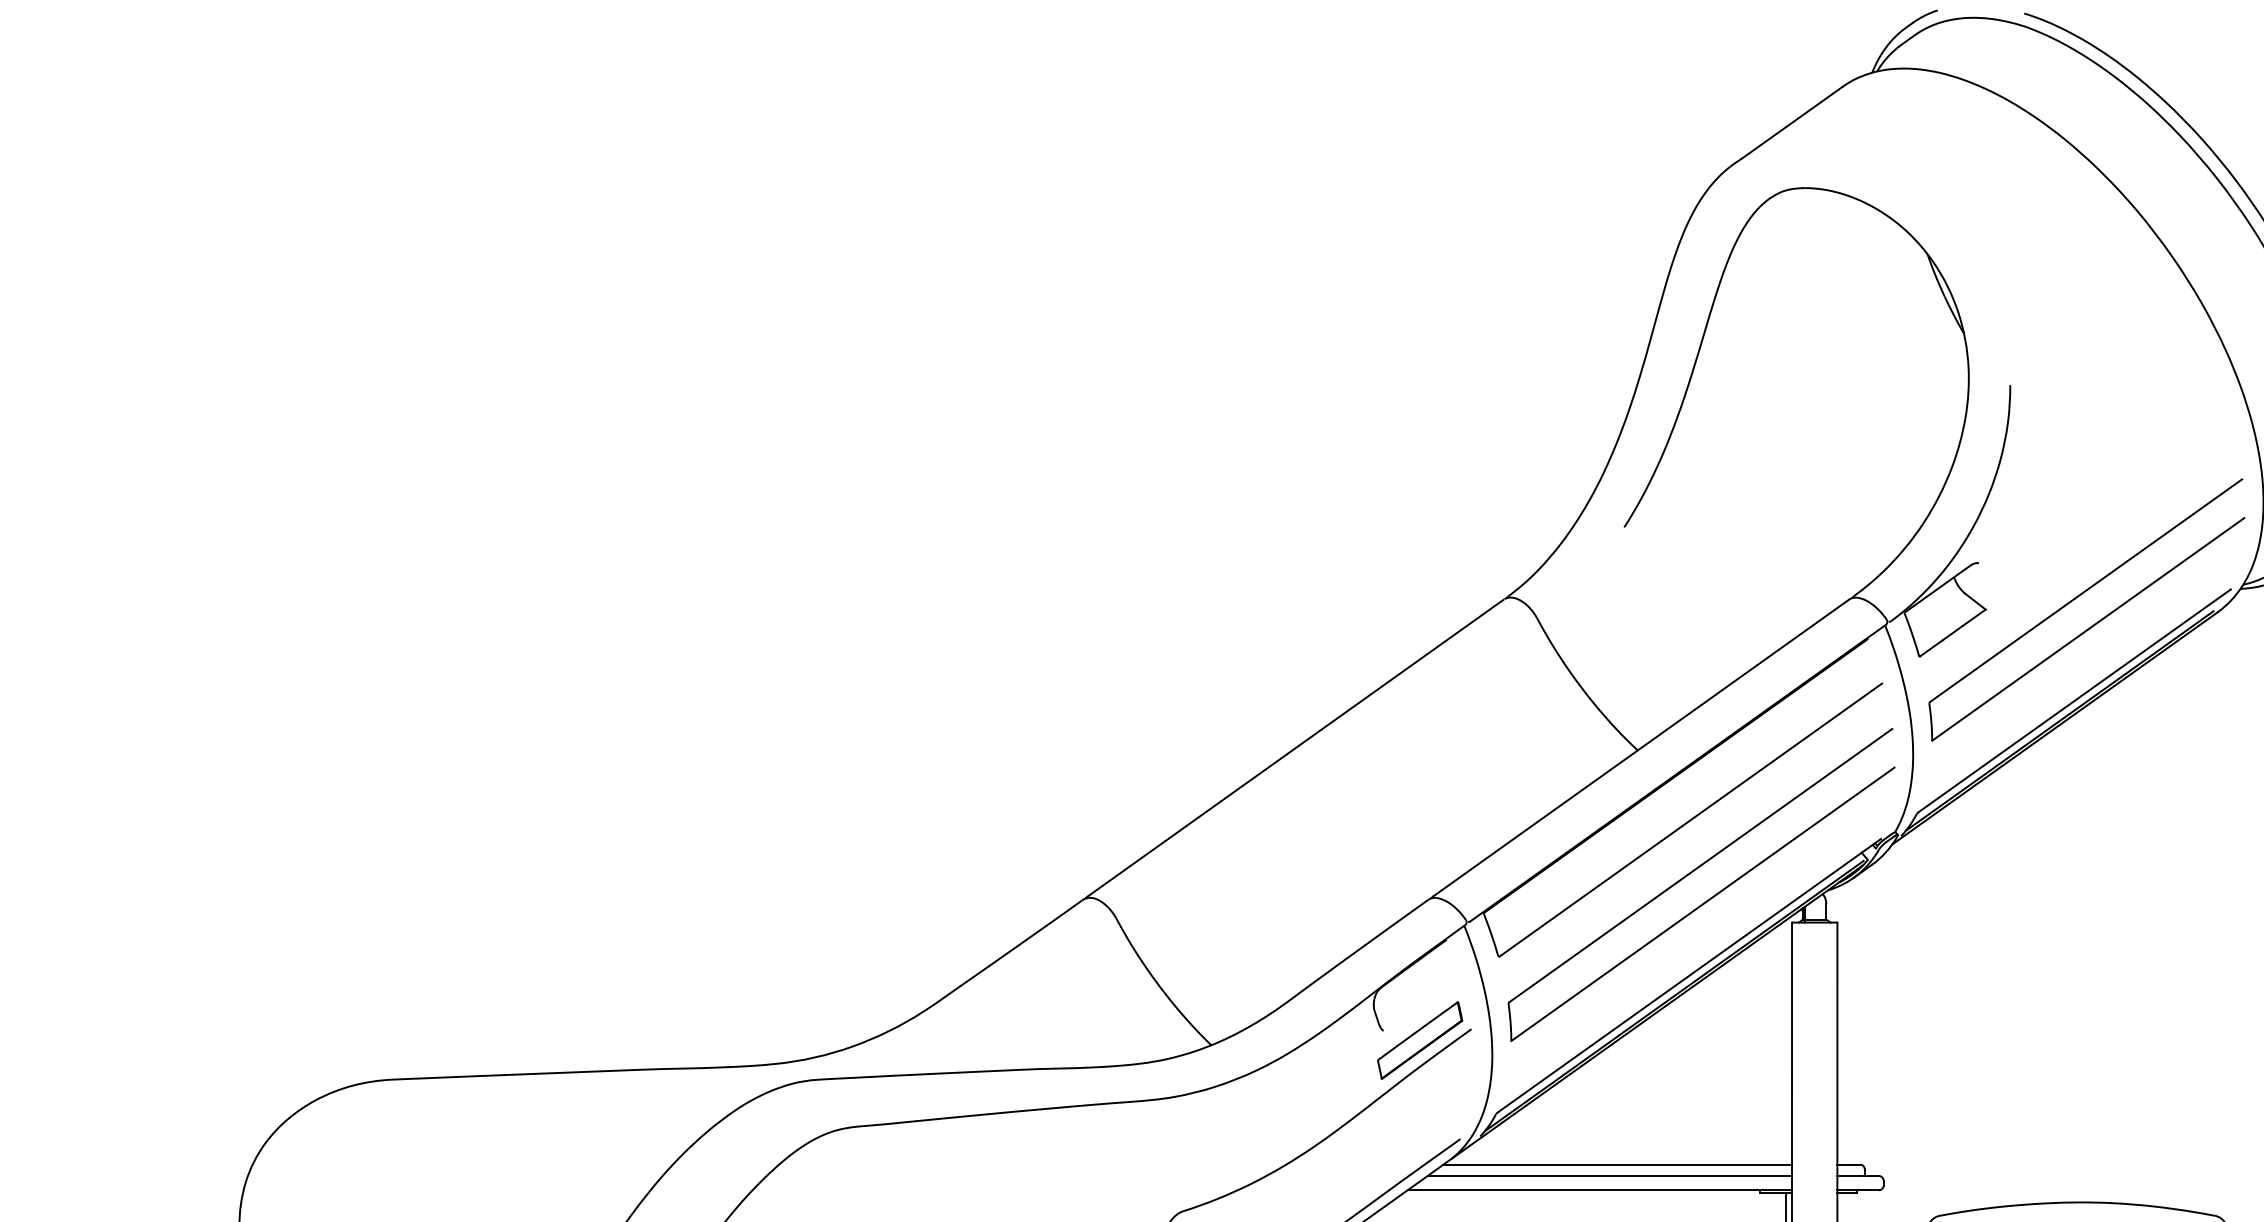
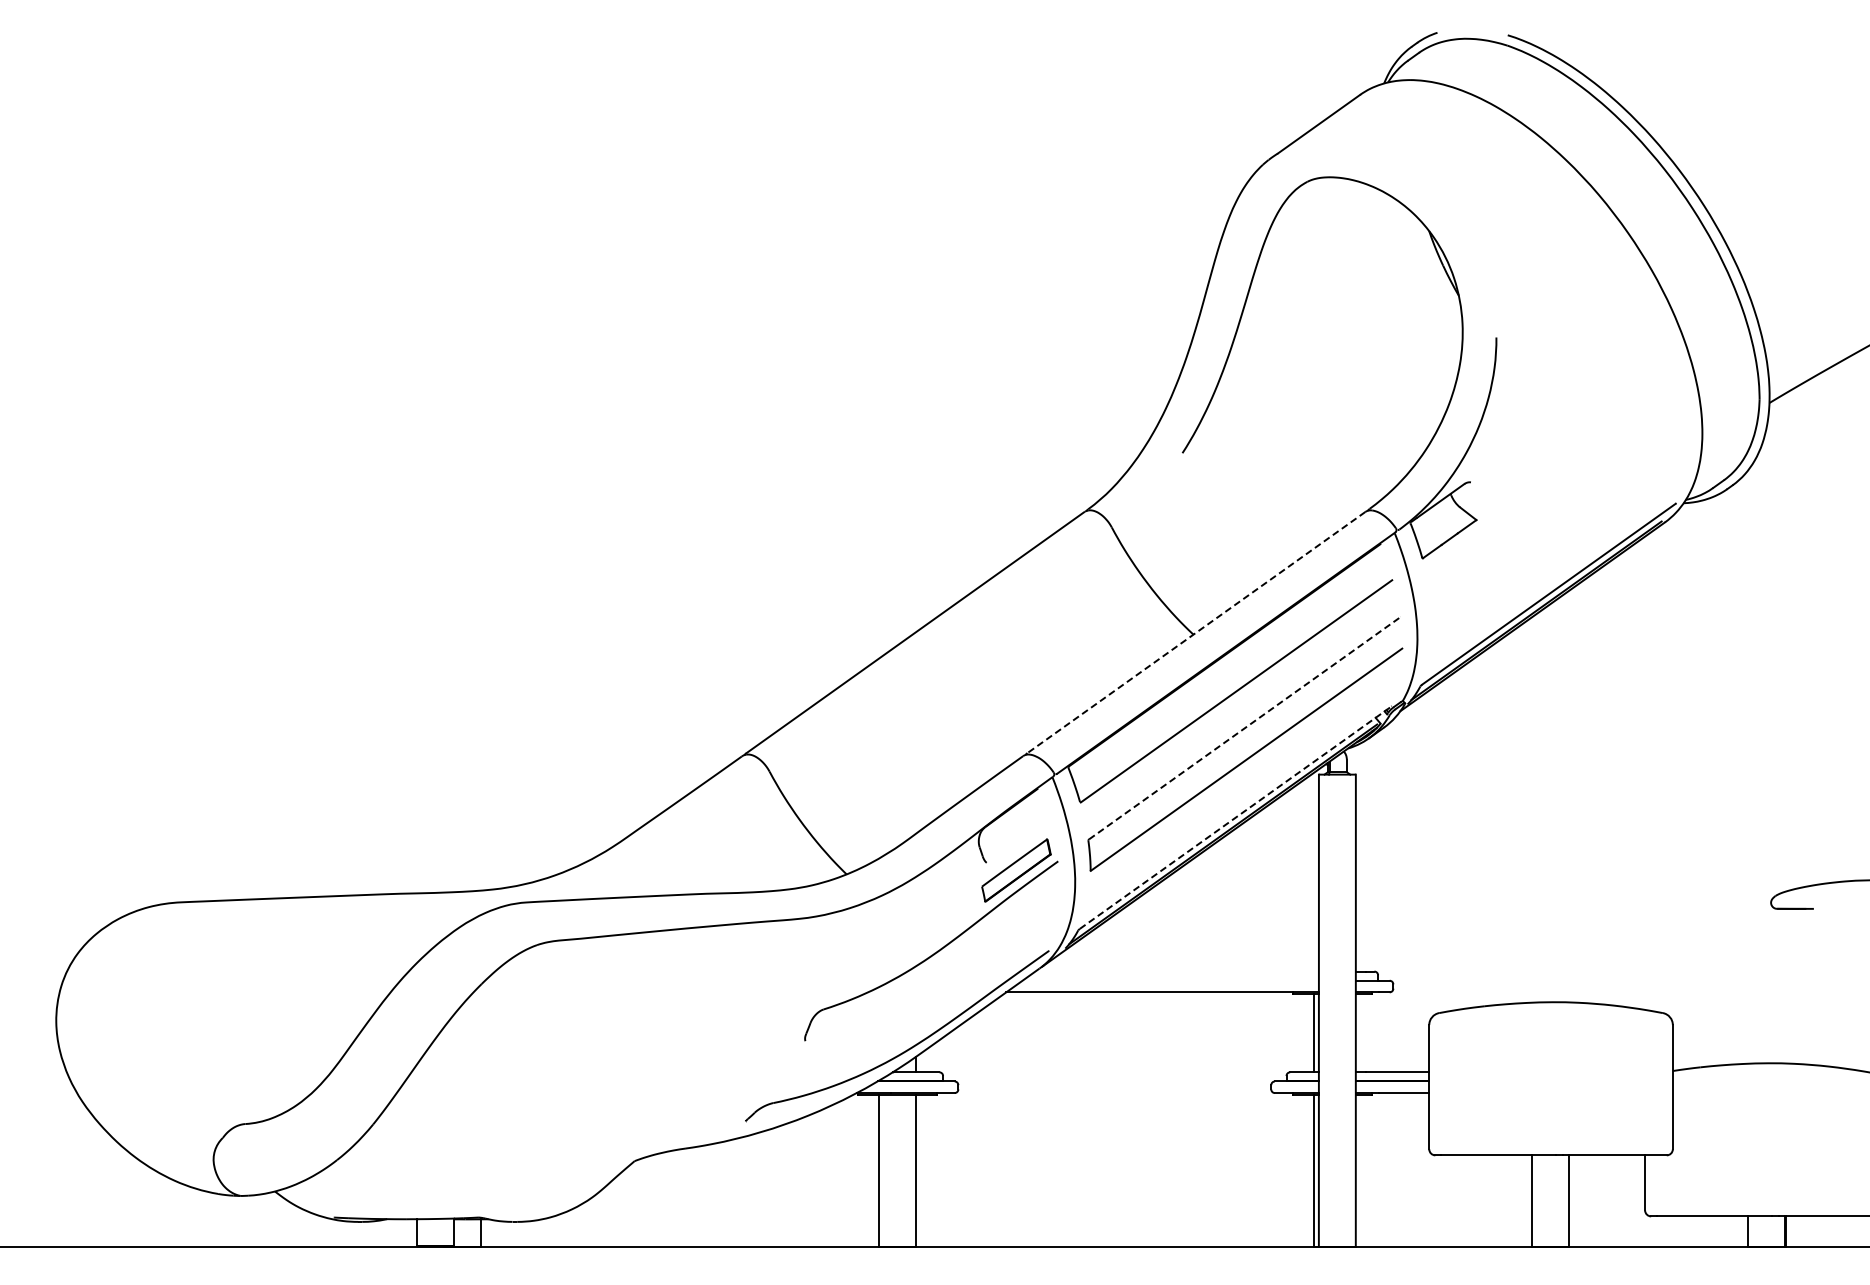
part: (2076, 599) -> (1550, 511), removed
line: (1641, 747) -> (1196, 632), solid -> dashed
line: (1701, 864) -> (1245, 727), solid -> dashed
line: (1689, 975) -> (1235, 817), solid -> dashed
line: (1616, 1164) -> (1176, 971), removed
line: (1609, 1175) -> (1170, 980), removed

